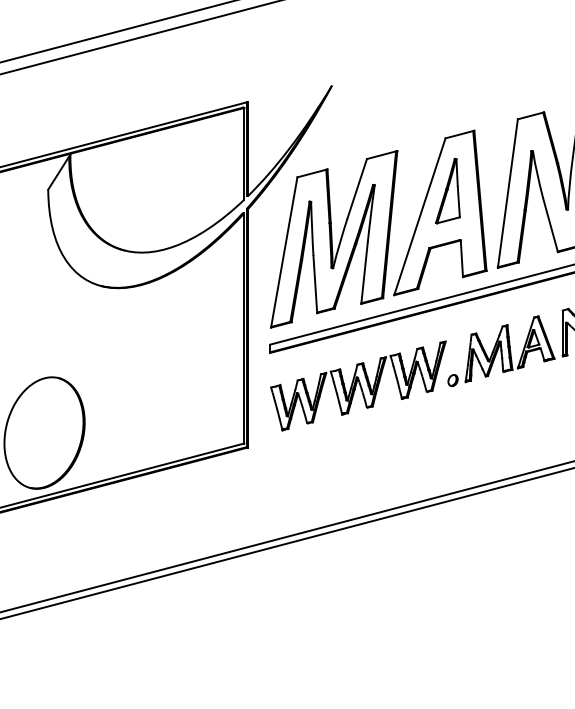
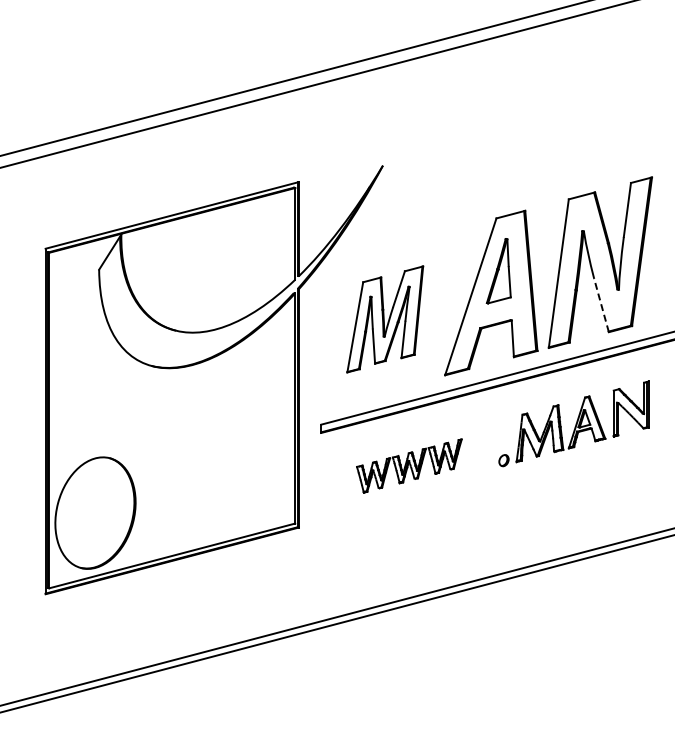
line: (550, 225) -> (601, 305), solid -> dashed
part: (334, 239) -> (385, 319), size x0.6
part: (358, 385) -> (409, 465), size x0.6

